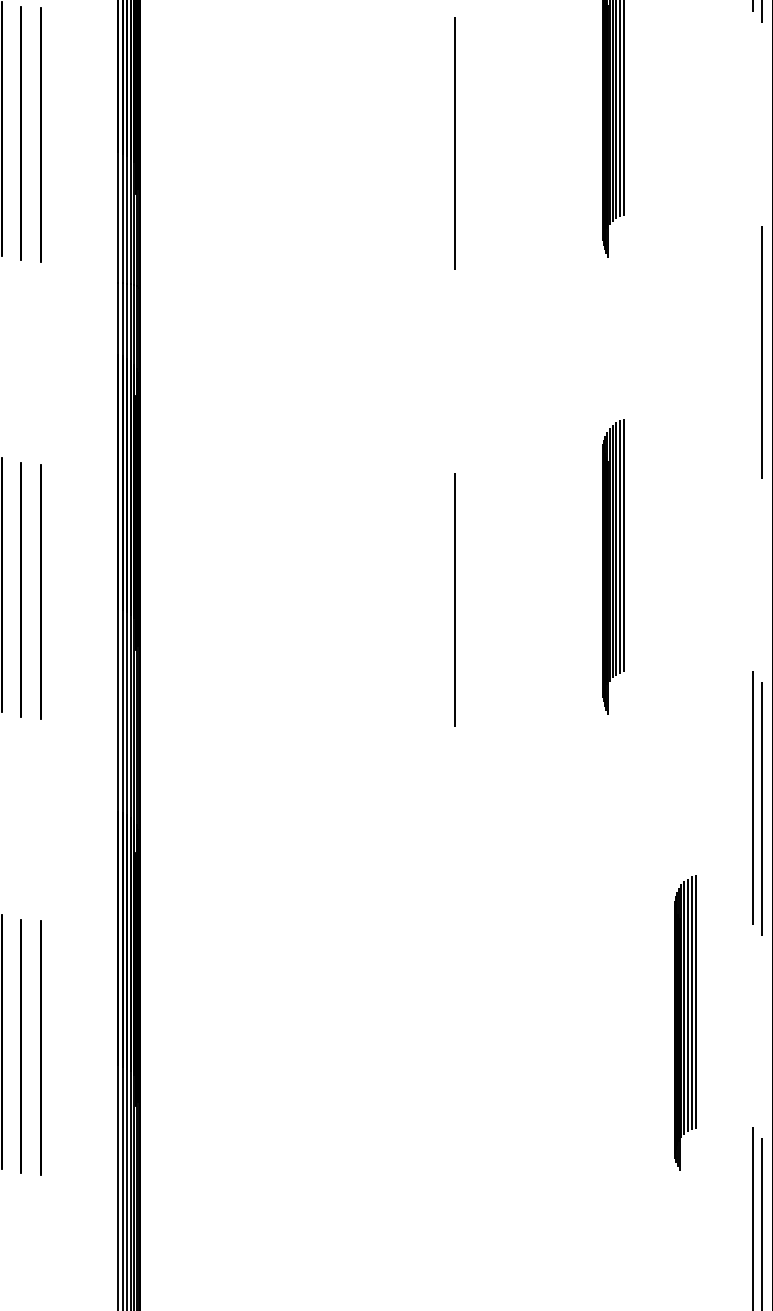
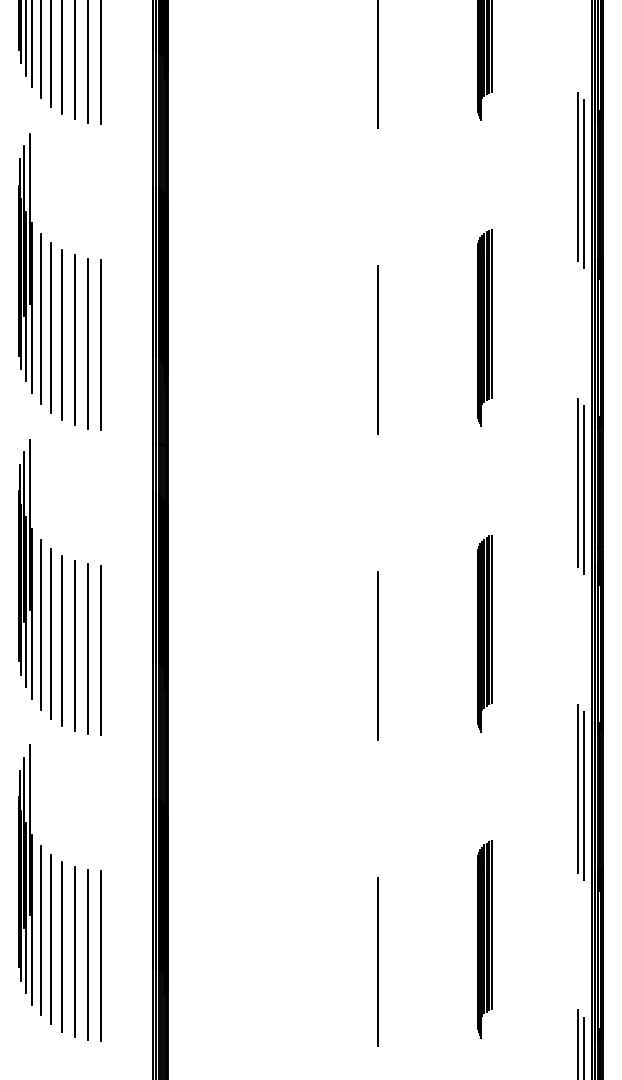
line: (753, 340) -> (578, 482), added
part: (684, 1023) -> (484, 939), moved
line: (455, 1055) -> (378, 961), added

